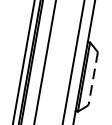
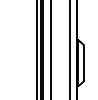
line: (93, 79) -> (84, 63), dashed -> solid

